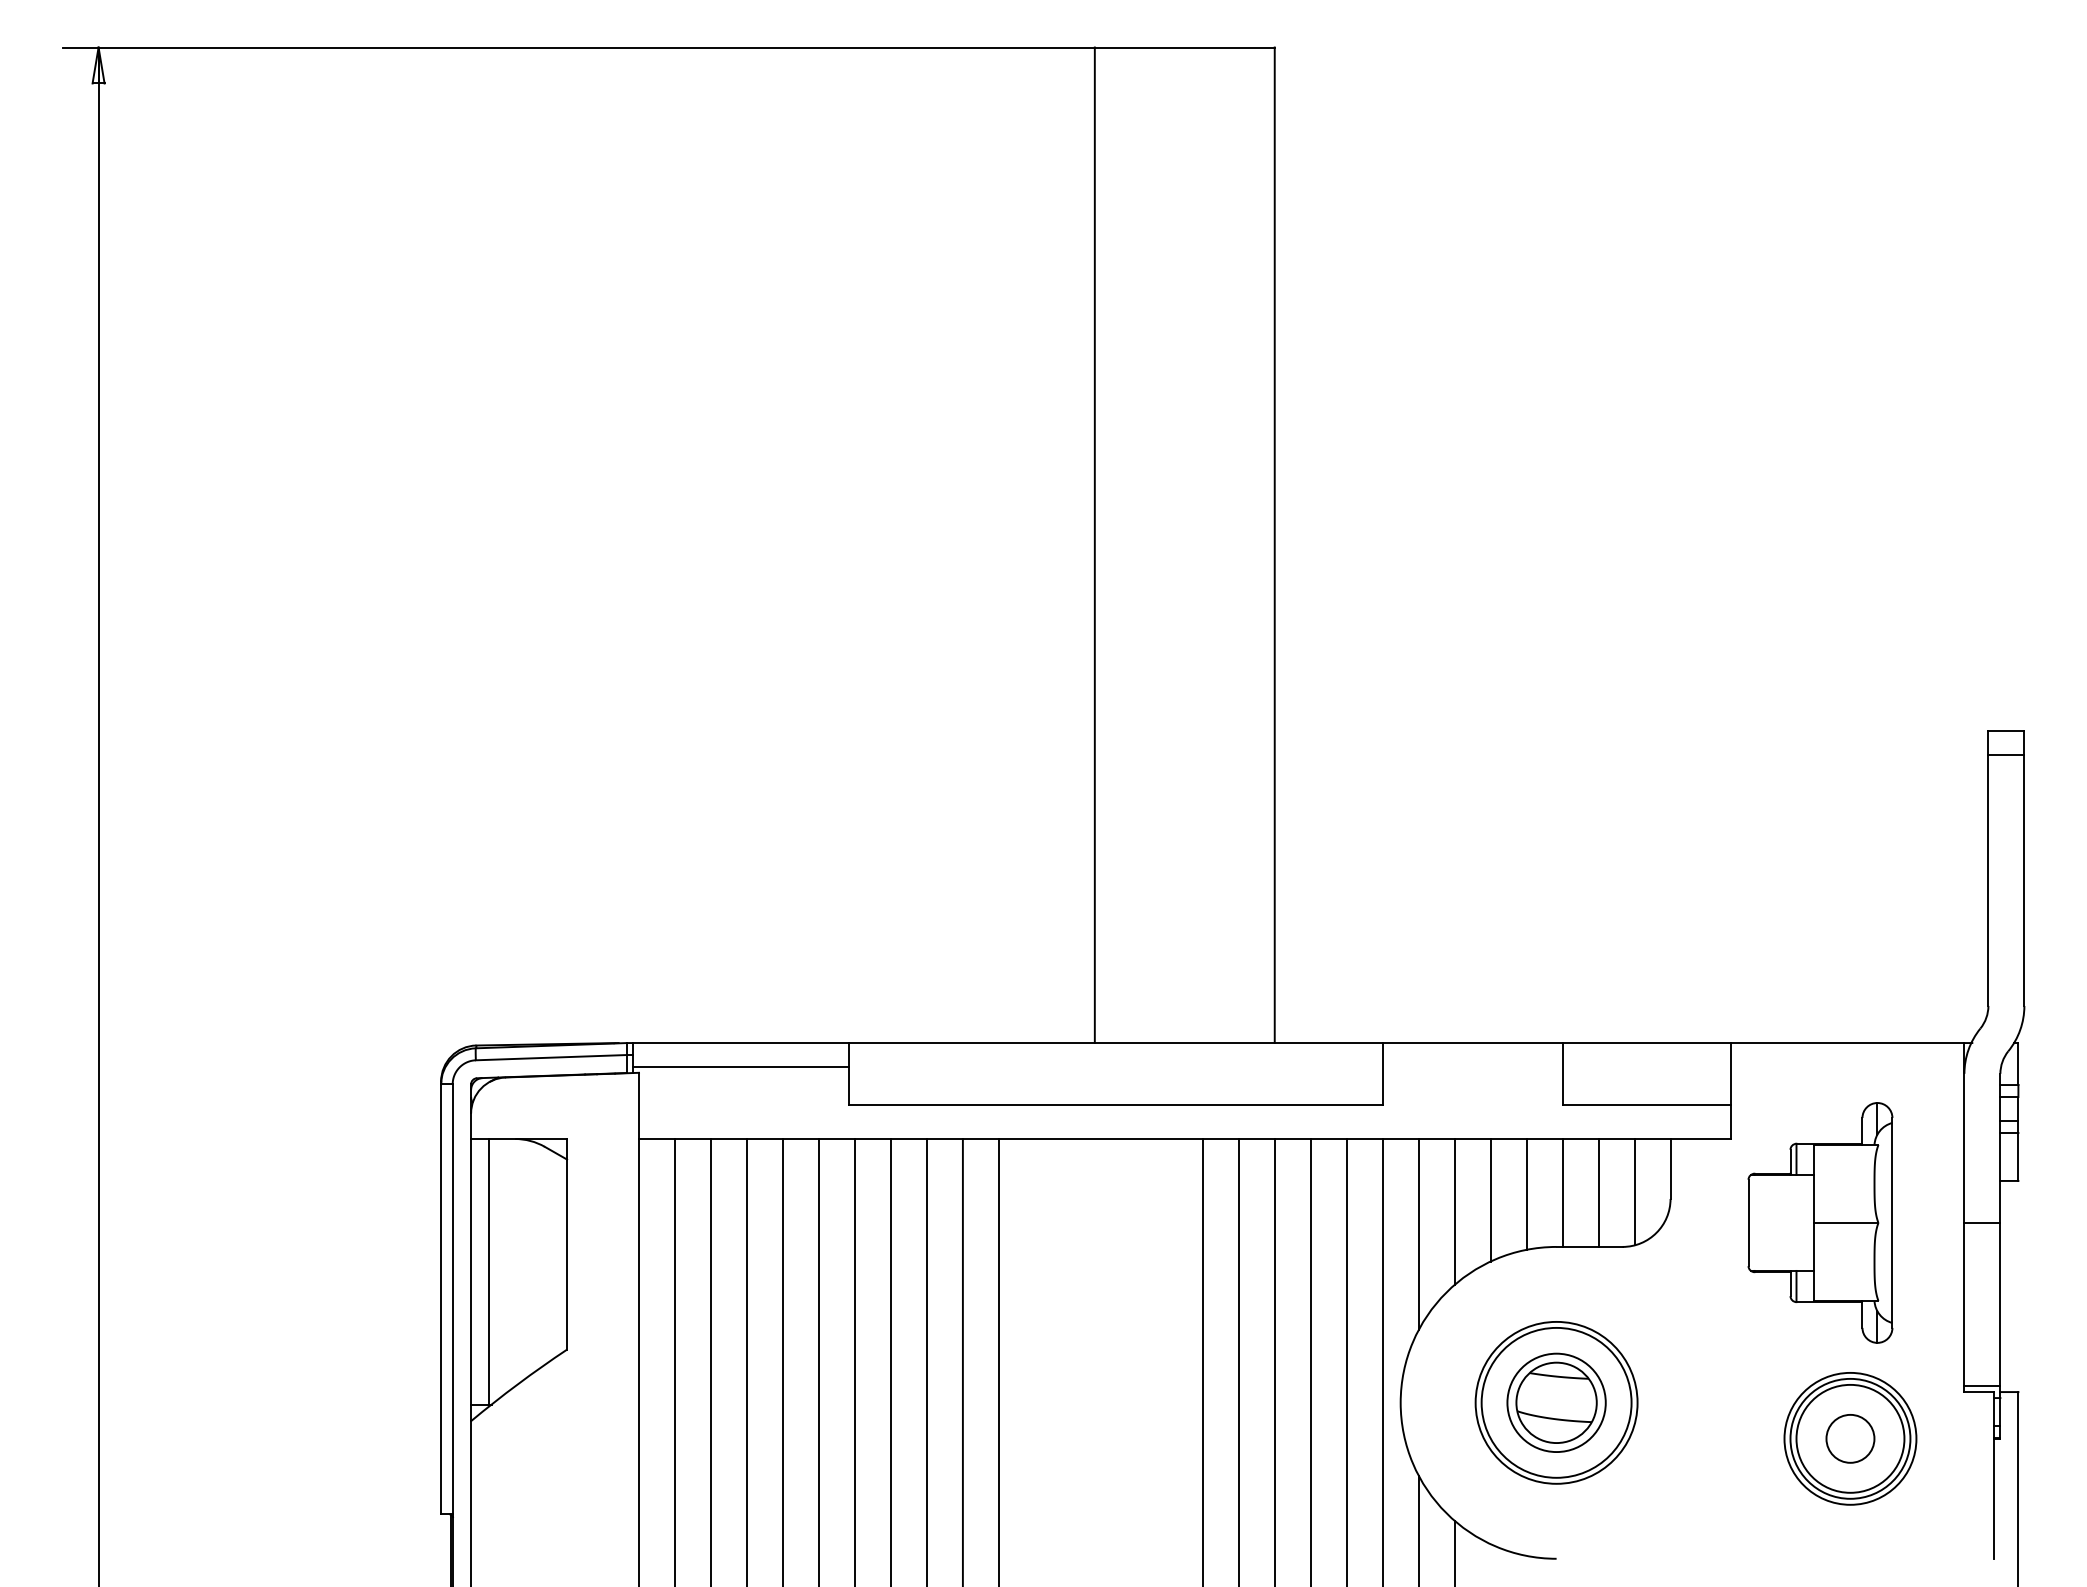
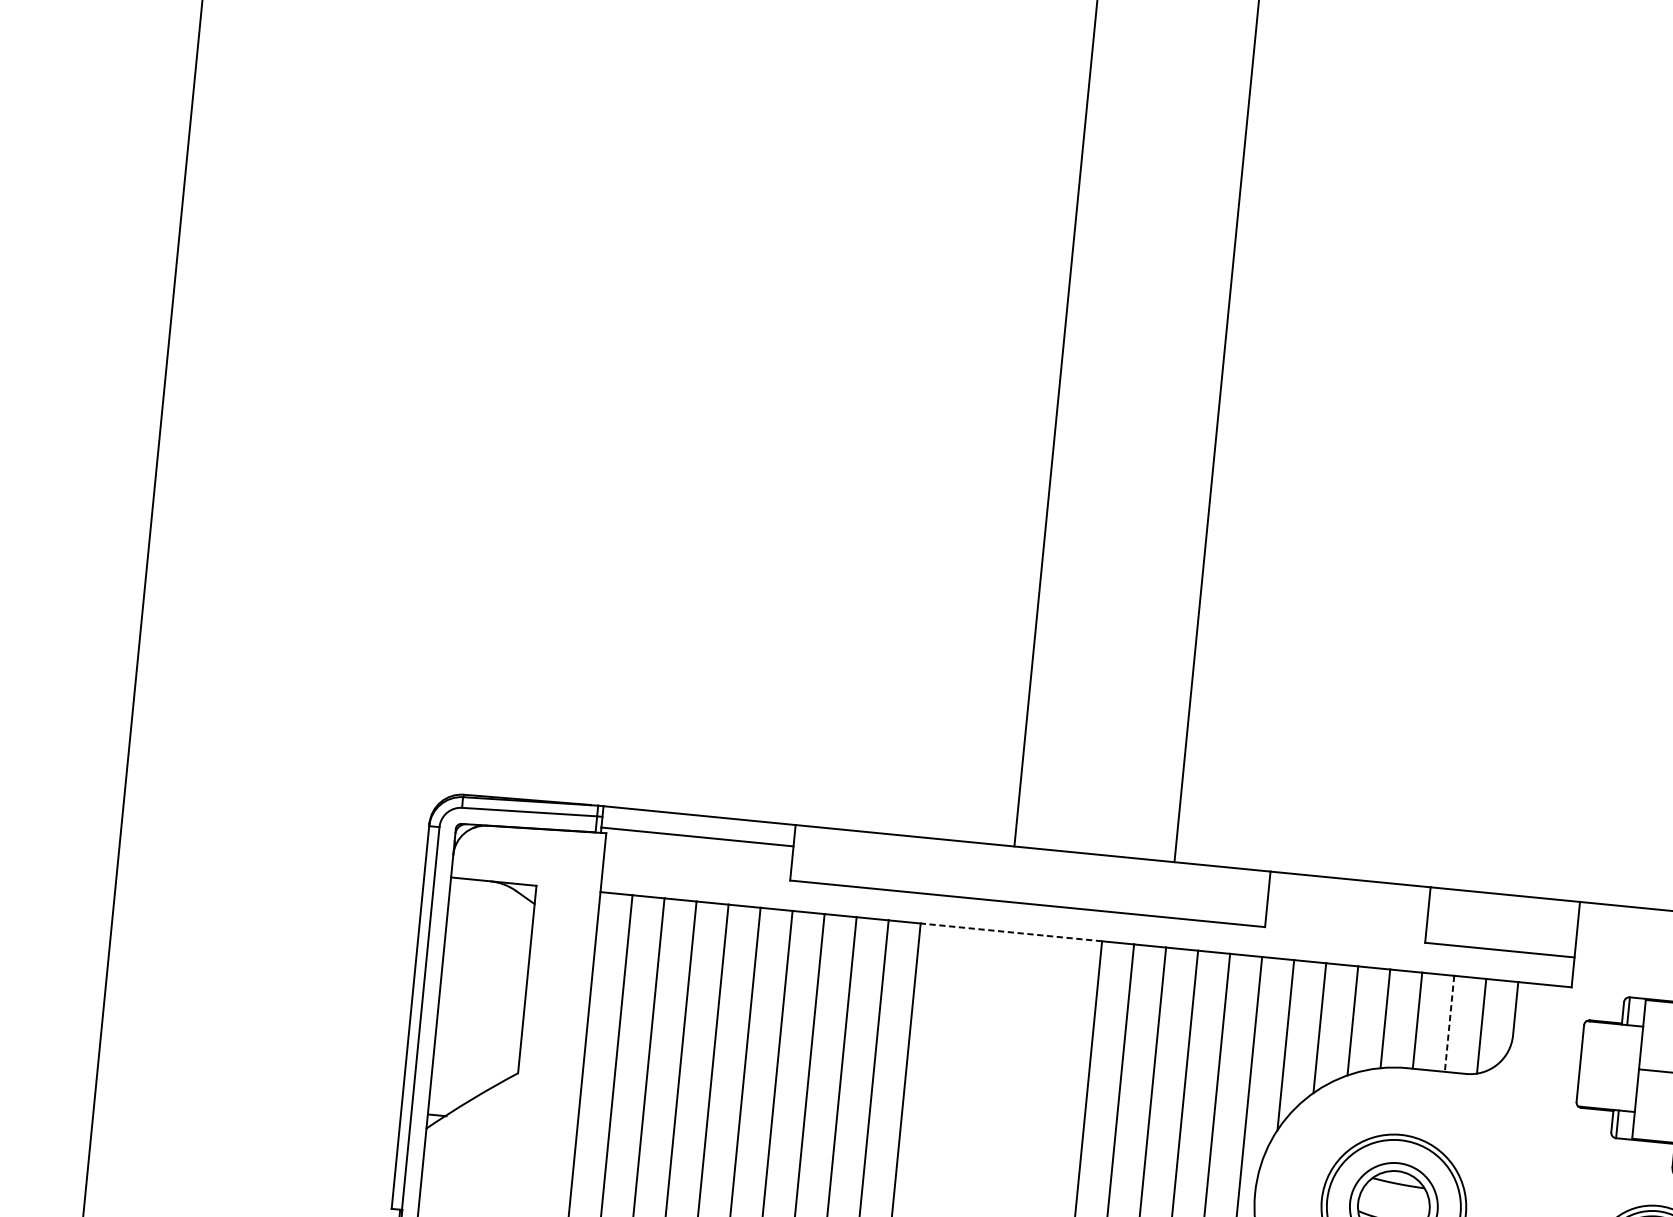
line: (1100, 1138) -> (1011, 931), solid -> dashed
line: (1598, 1192) -> (1449, 1023), solid -> dashed
line: (489, 1271) -> (455, 996), removed

